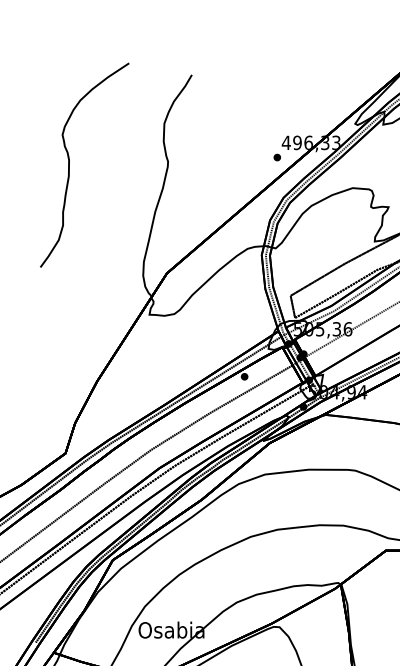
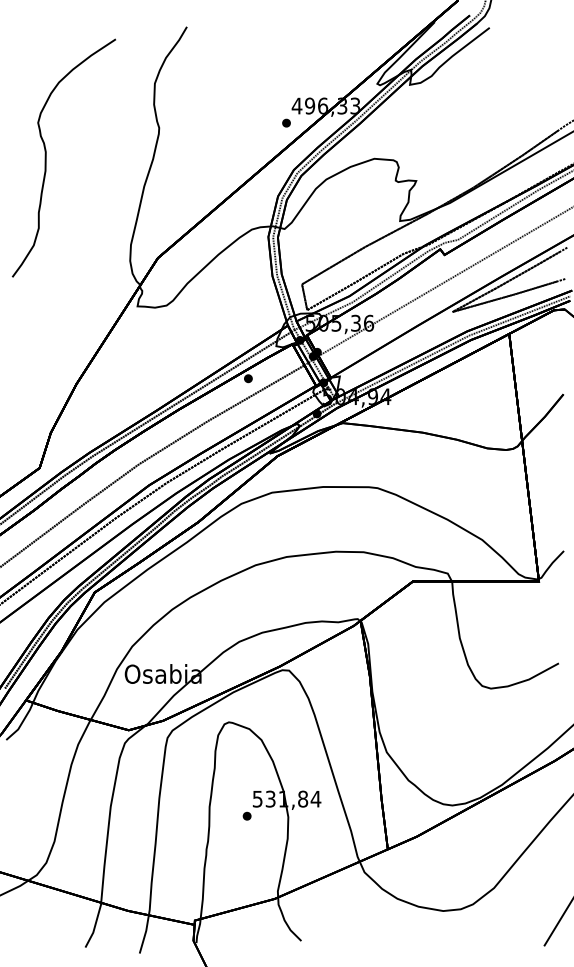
curve: (69, 164) -> (46, 157), moved

